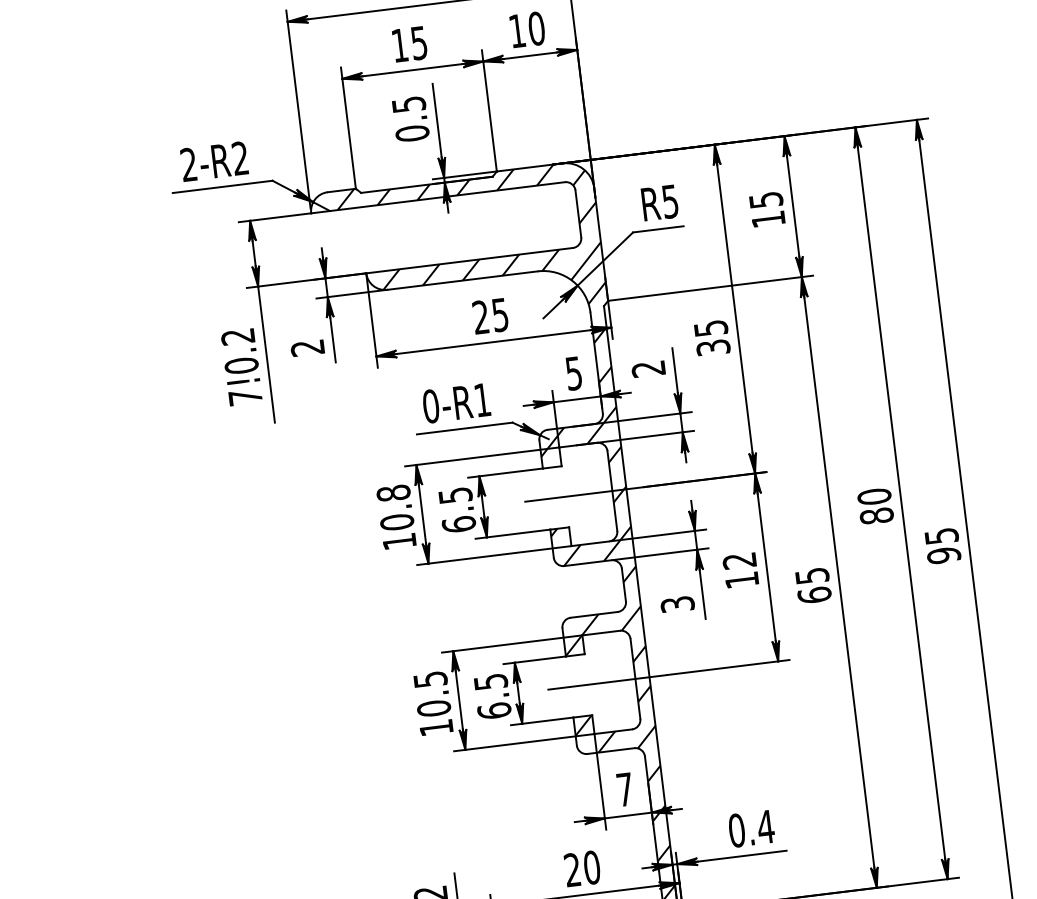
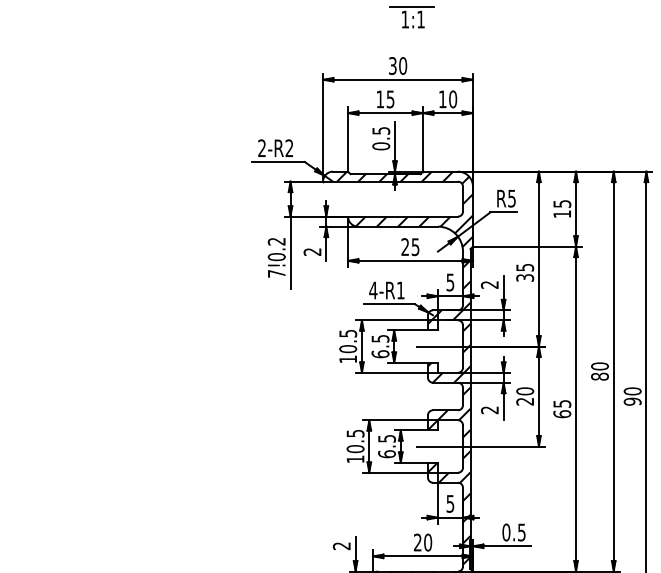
text: (431, 406) -> (373, 290), 0-R1 -> 4-R1
text: (394, 492) -> (348, 333), 10.8 -> 10.5
text: (941, 536) -> (632, 391), 95 -> 90
text: (741, 570) -> (525, 396), 12 -> 20
text: (676, 605) -> (489, 410), 3 -> 2
text: (625, 788) -> (450, 503), 7 -> 5
text: (765, 827) -> (521, 532), 0.4 -> 0.5

